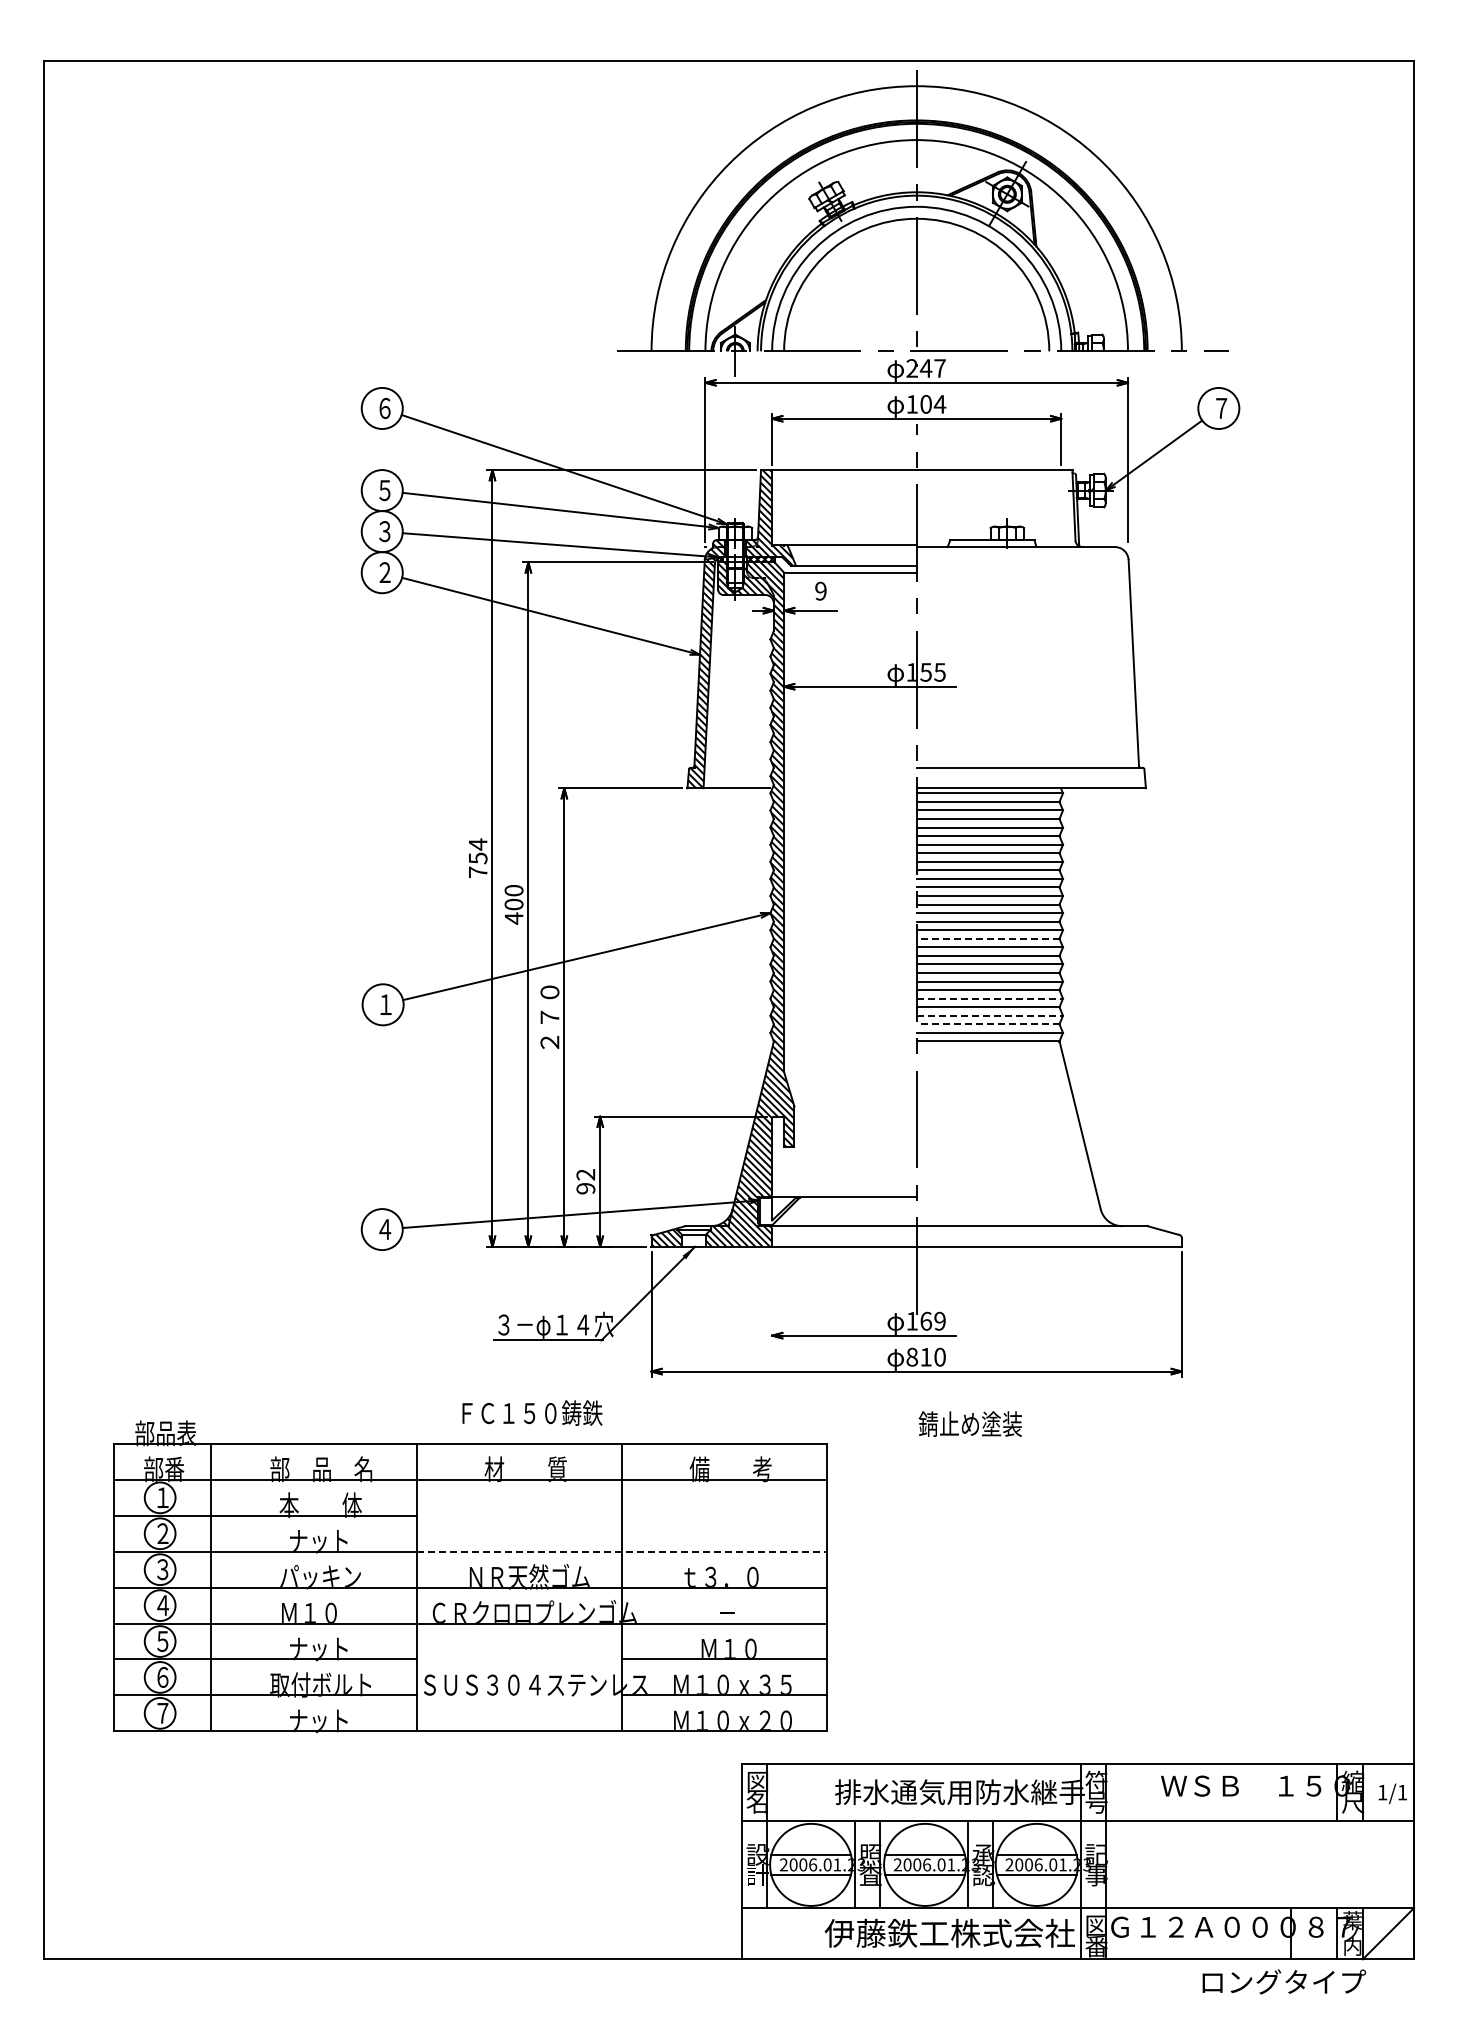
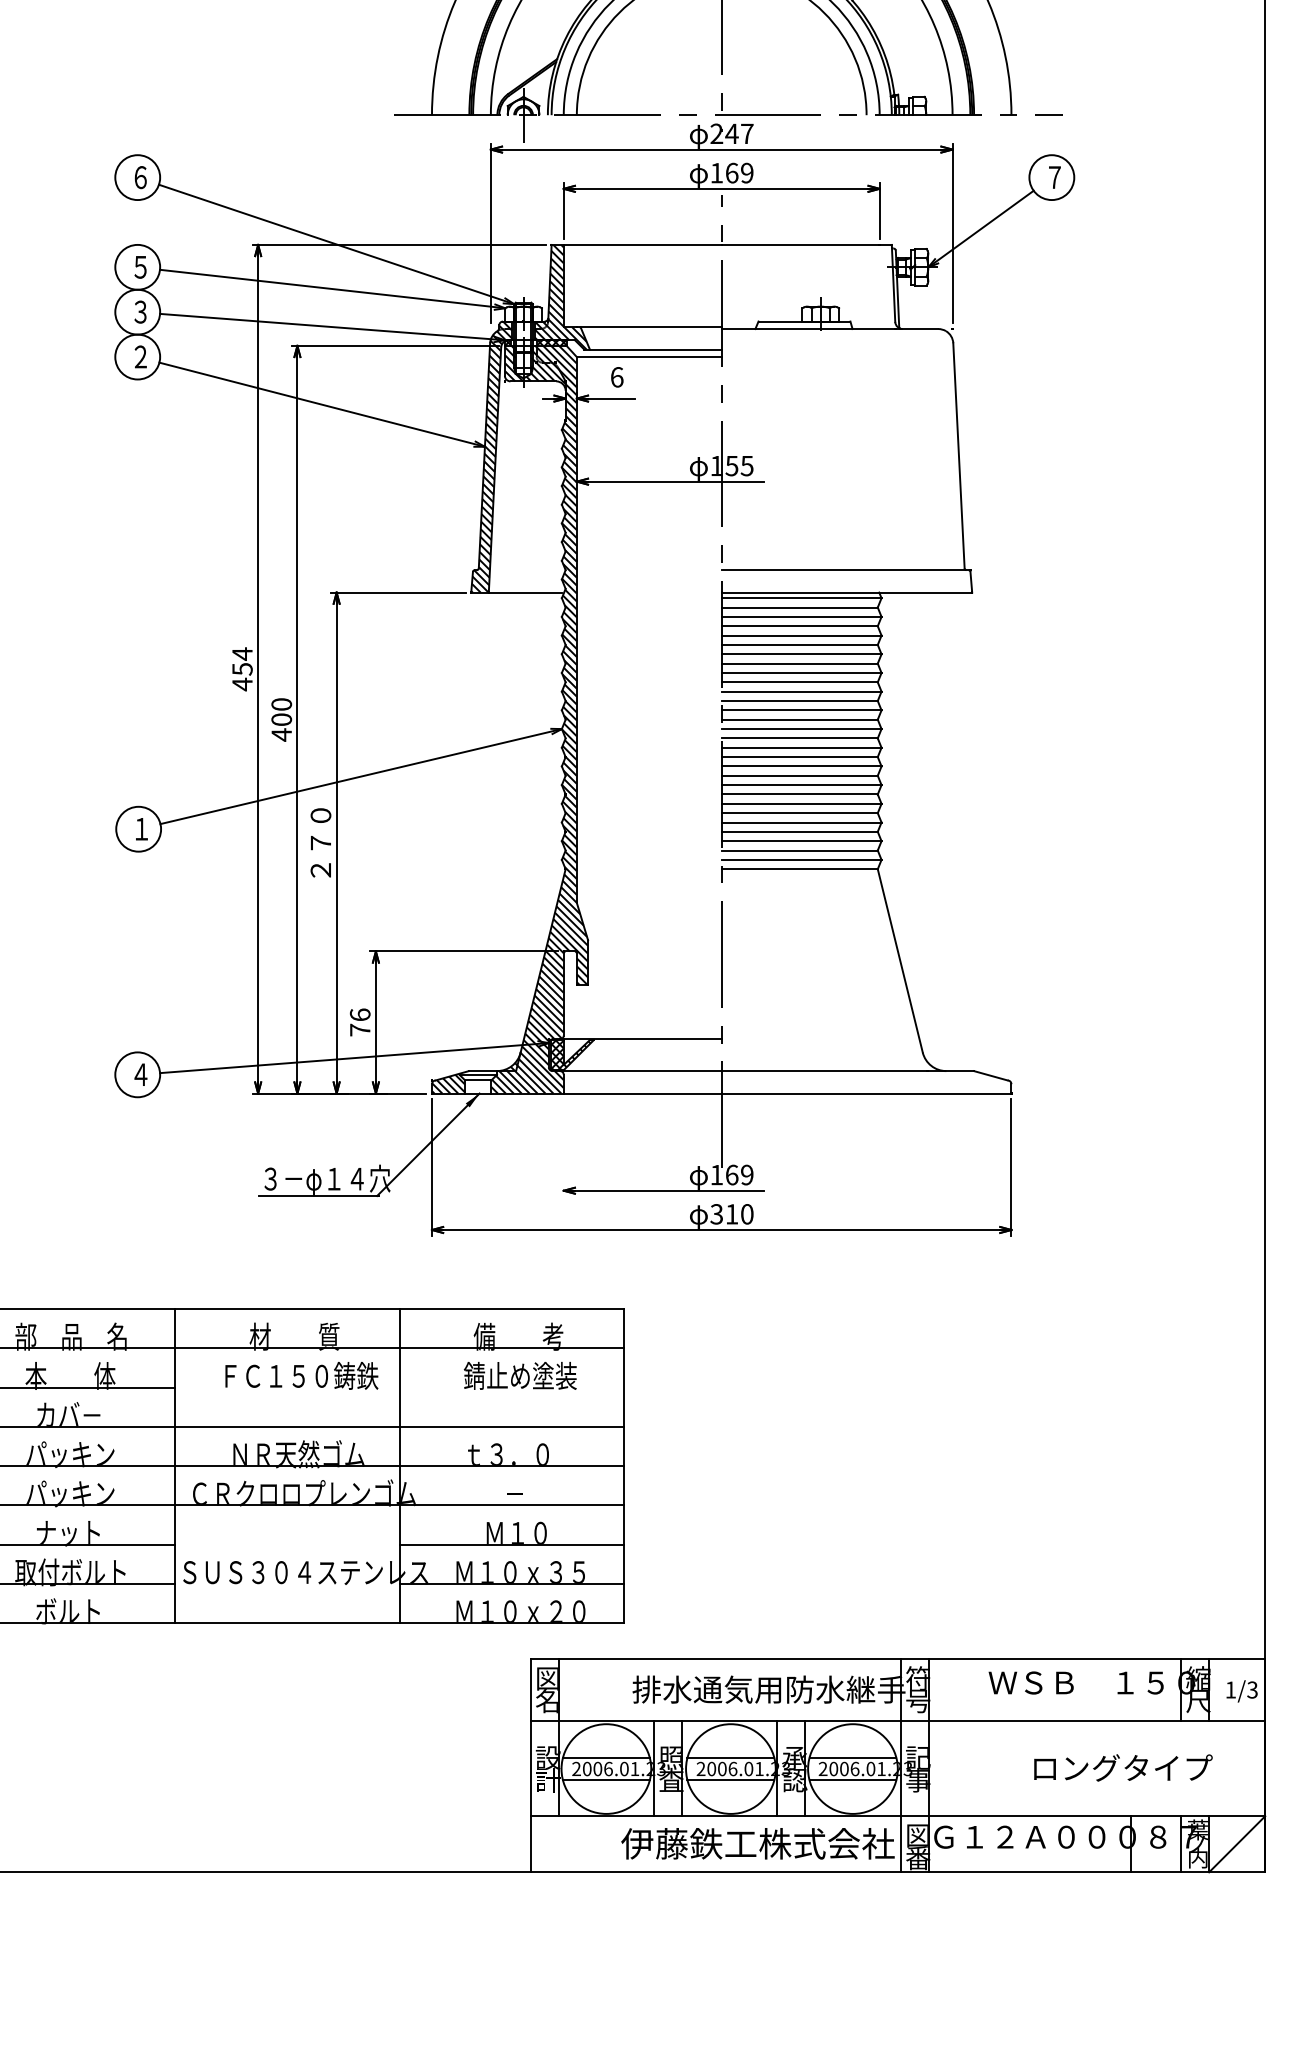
text: (933, 404) -> (740, 173), 104 -> 169
text: (820, 590) -> (616, 376), 9 -> 6
text: (478, 872) -> (242, 684), 754 -> 454
line: (987, 938) -> (799, 756), dashed -> solid
line: (990, 998) -> (802, 822), dashed -> solid
line: (990, 1015) -> (802, 840), dashed -> solid
line: (987, 1024) -> (799, 850), dashed -> solid
text: (585, 1181) -> (359, 1022), 92 -> 76
hatch: (778, 1211) -> (570, 1055), added
text: (912, 1356) -> (717, 1213), 810 -> 310
text: (532, 1412) -> (301, 1375), moved
text: (969, 1423) -> (519, 1375), moved
text: (318, 1541) -> (68, 1415), ナット -> カバ－
line: (622, 1551) -> (400, 1426), dashed -> solid
text: (320, 1613) -> (70, 1494), Ｍ１０ -> パッキン
text: (308, 1720) -> (57, 1611), ナット -> ボルト
text: (1402, 1792) -> (1252, 1689), 1/1 -> 1/3
text: (1284, 1981) -> (1123, 1767), moved

